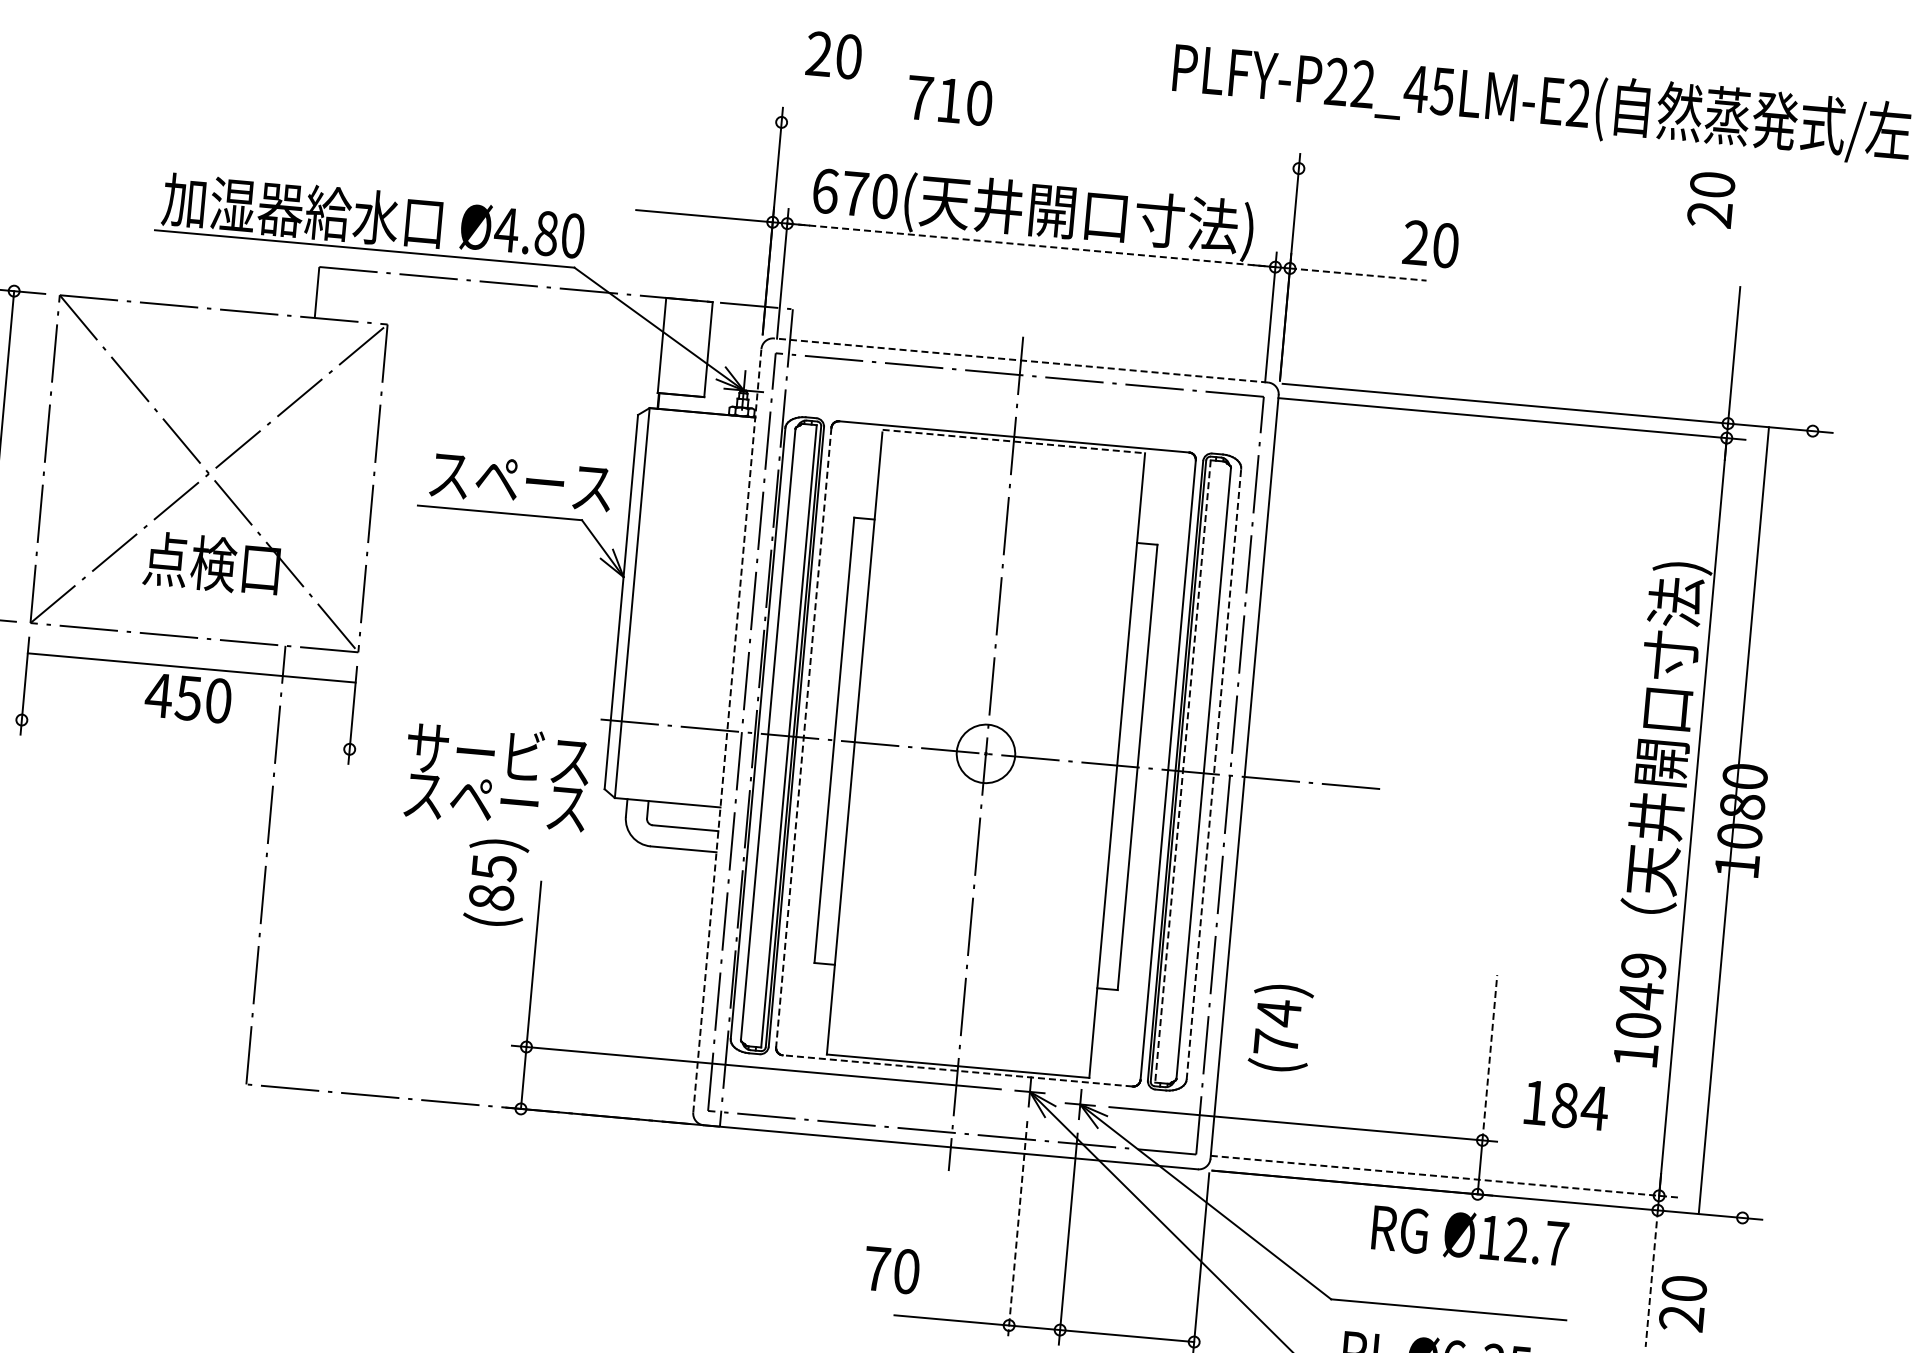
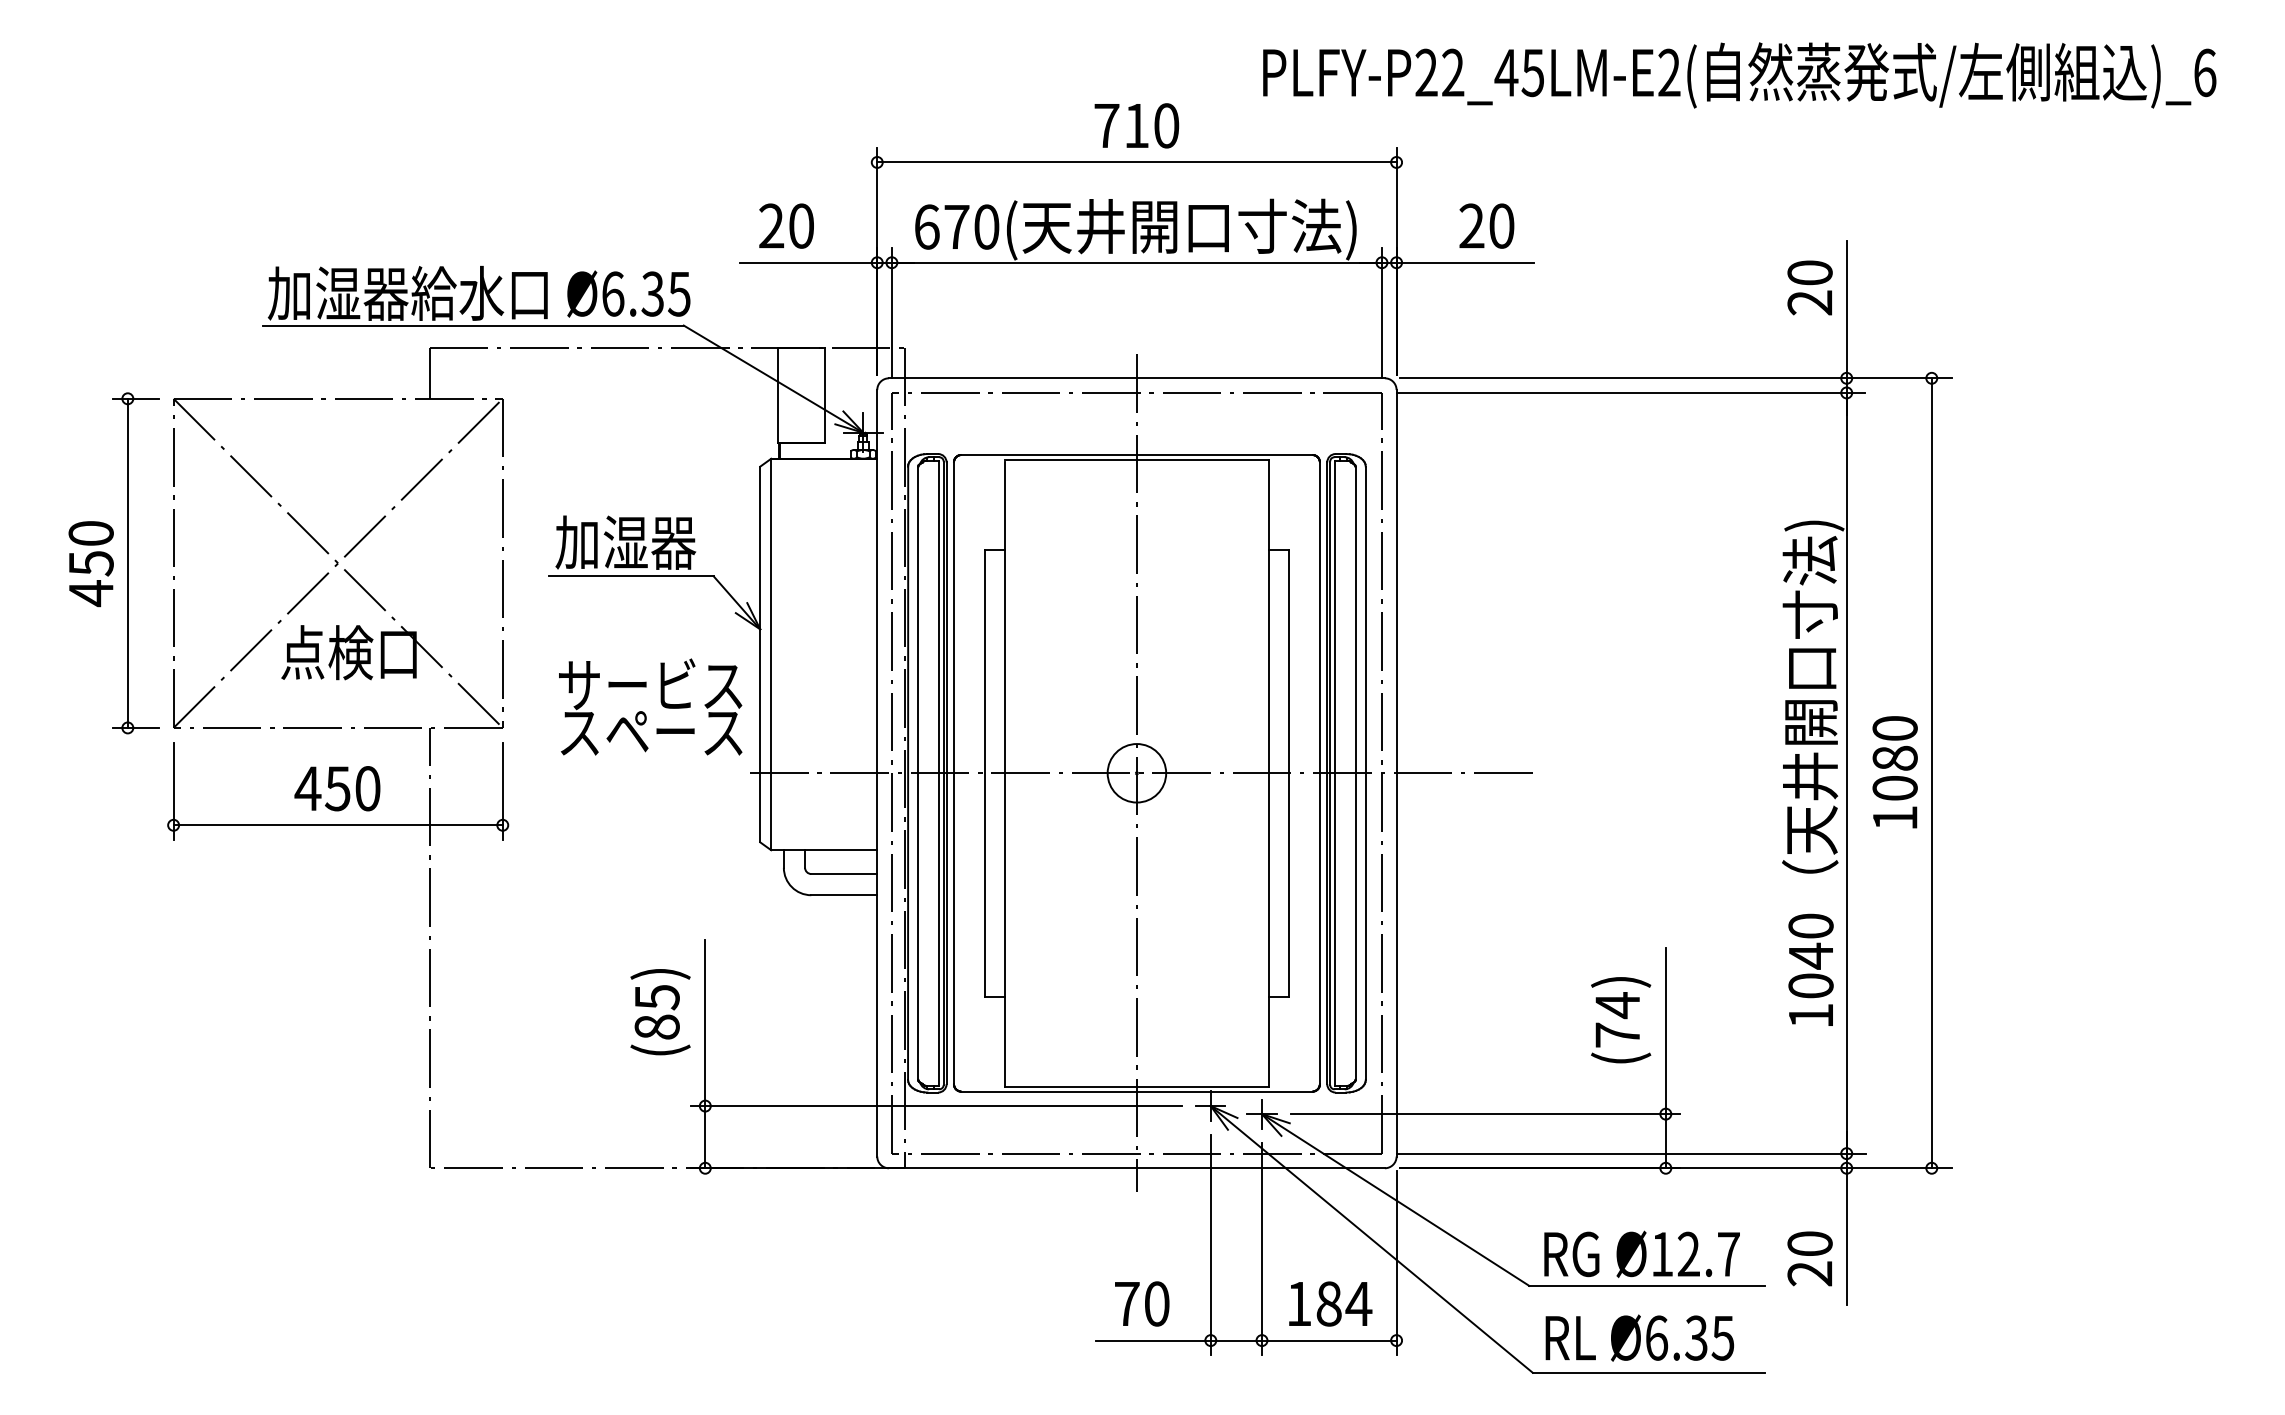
text: (834, 54) -> (786, 225), moved
text: (949, 100) -> (1136, 125), moved
line: (1039, 145) -> (1136, 162), added
text: (1710, 199) -> (1809, 287), moved
text: (539, 232) -> (645, 293), Ø4.80 -> Ø6.35
text: (1430, 243) -> (1486, 225), moved
line: (1031, 245) -> (1137, 262), dashed -> solid
line: (1358, 274) -> (1465, 262), dashed -> solid
line: (1020, 360) -> (1136, 378), dashed -> solid
line: (1013, 441) -> (1136, 459), dashed -> solid
text: (519, 480) -> (647, 542), スペース -> 加湿器
line: (191, 668) -> (337, 825), moved
line: (727, 730) -> (877, 772), dashed -> solid
line: (804, 737) -> (954, 773), dashed -> solid
line: (1182, 771) -> (1334, 773), dashed -> solid
line: (1213, 774) -> (1365, 773), dashed -> solid
text: (496, 775) -> (650, 706), moved
line: (1733, 820) -> (1931, 773), moved
text: (496, 883) -> (660, 1012), moved
text: (1643, 965) -> (1810, 925), 1049 -> 1040
text: (1281, 1028) -> (1621, 1020), moved
line: (1489, 1058) -> (1665, 1031), dashed -> solid
line: (957, 1070) -> (1136, 1091), dashed -> solid
text: (1566, 1105) -> (1330, 1303), moved
line: (1444, 1176) -> (1631, 1153), dashed -> solid
line: (1017, 1230) -> (1210, 1245), dashed -> solid
text: (1469, 1235) -> (1641, 1253), moved
text: (892, 1269) -> (1142, 1303), moved
line: (1651, 1278) -> (1846, 1236), dashed -> solid
text: (1682, 1303) -> (1809, 1258), moved

